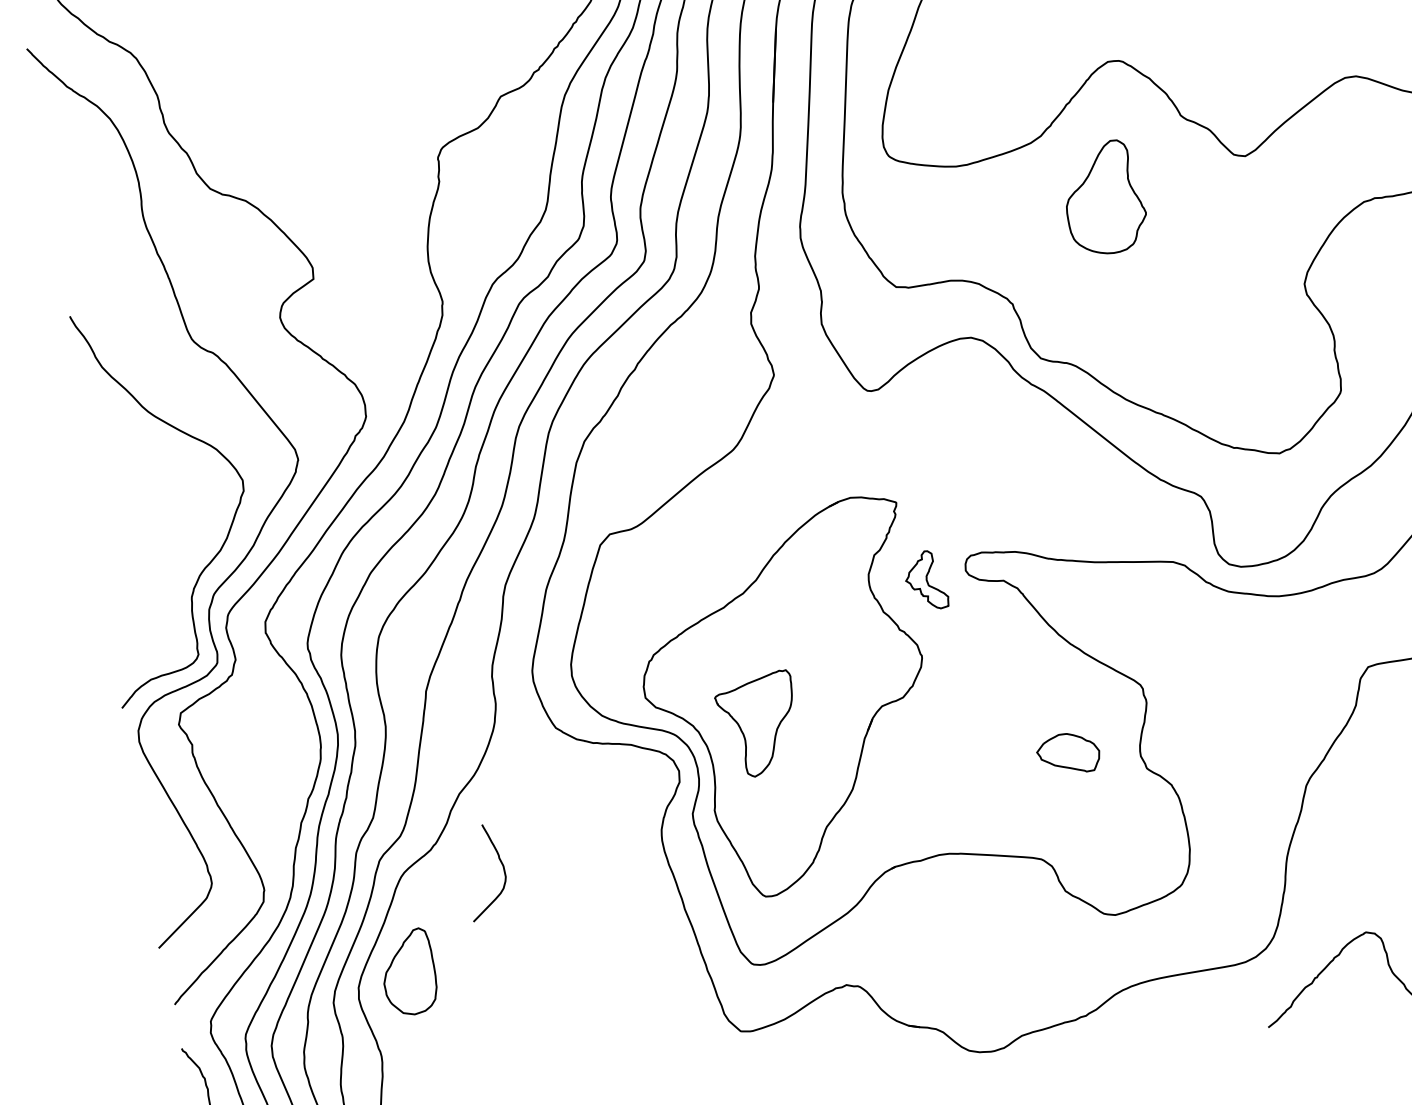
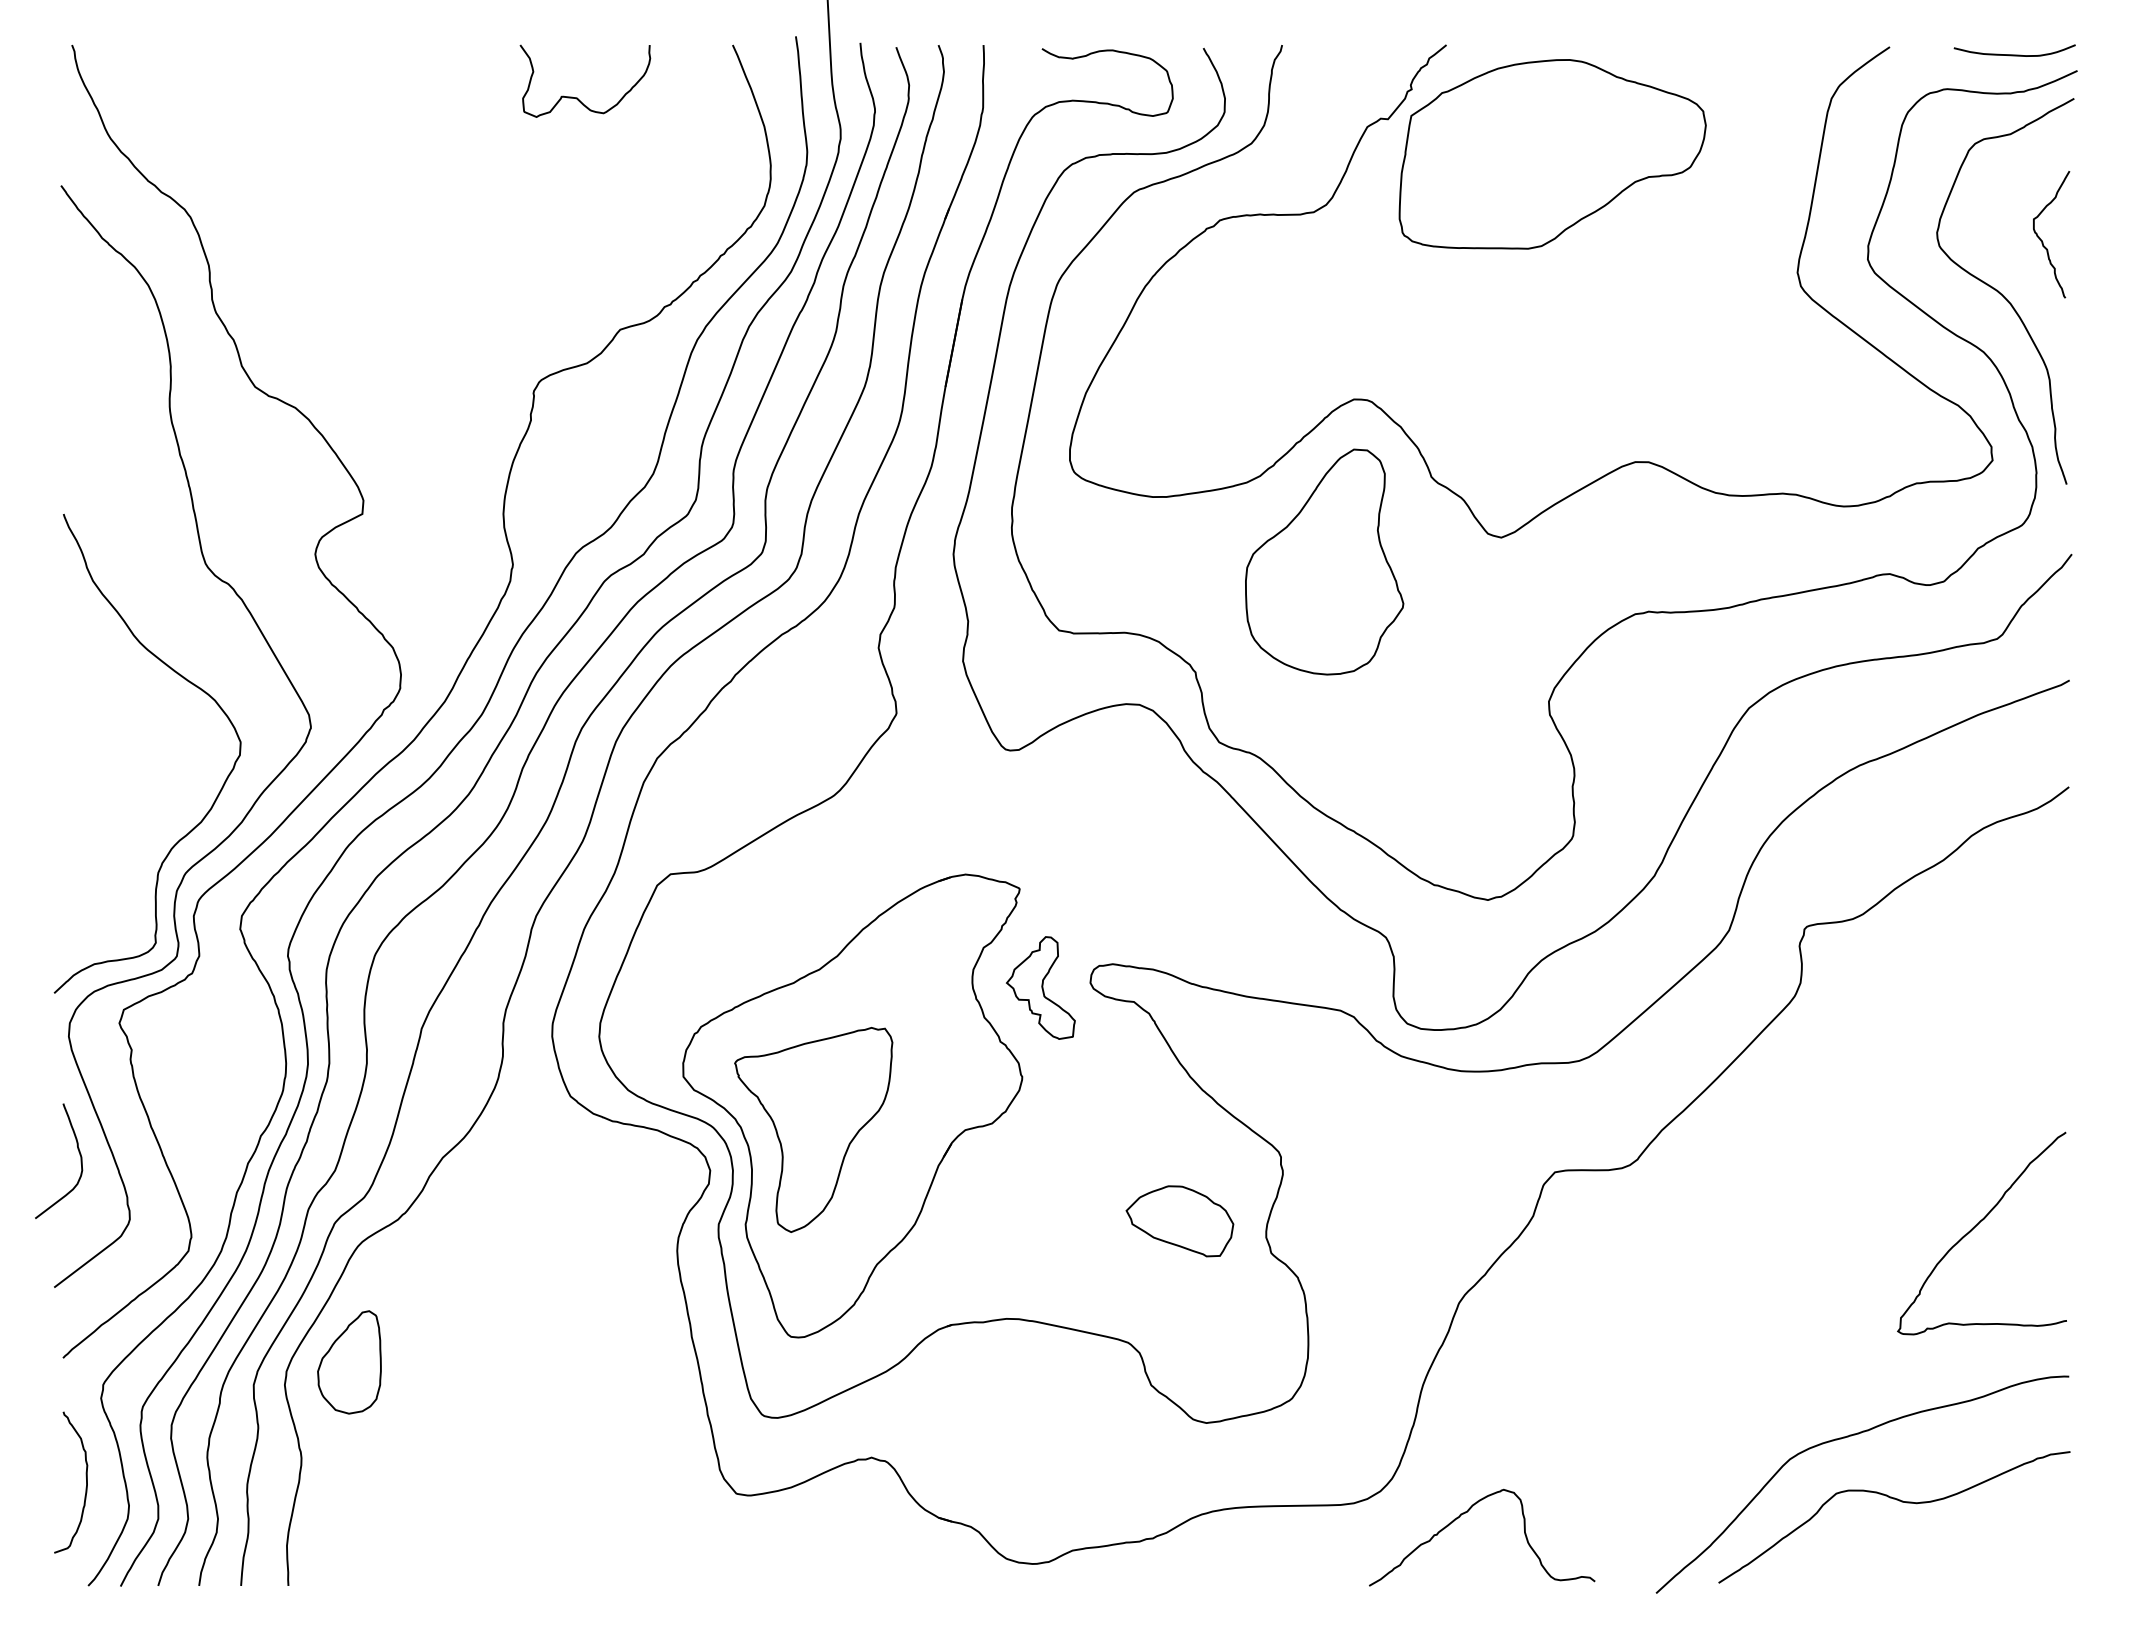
part: (1104, 197) -> (1324, 561), size x1.67
part: (925, 580) -> (1040, 987), size x1.43
part: (758, 724) -> (813, 1129), size x1.67
part: (1068, 754) -> (1179, 1221), size x1.43
curve: (500, 862) -> (78, 1152), moved

